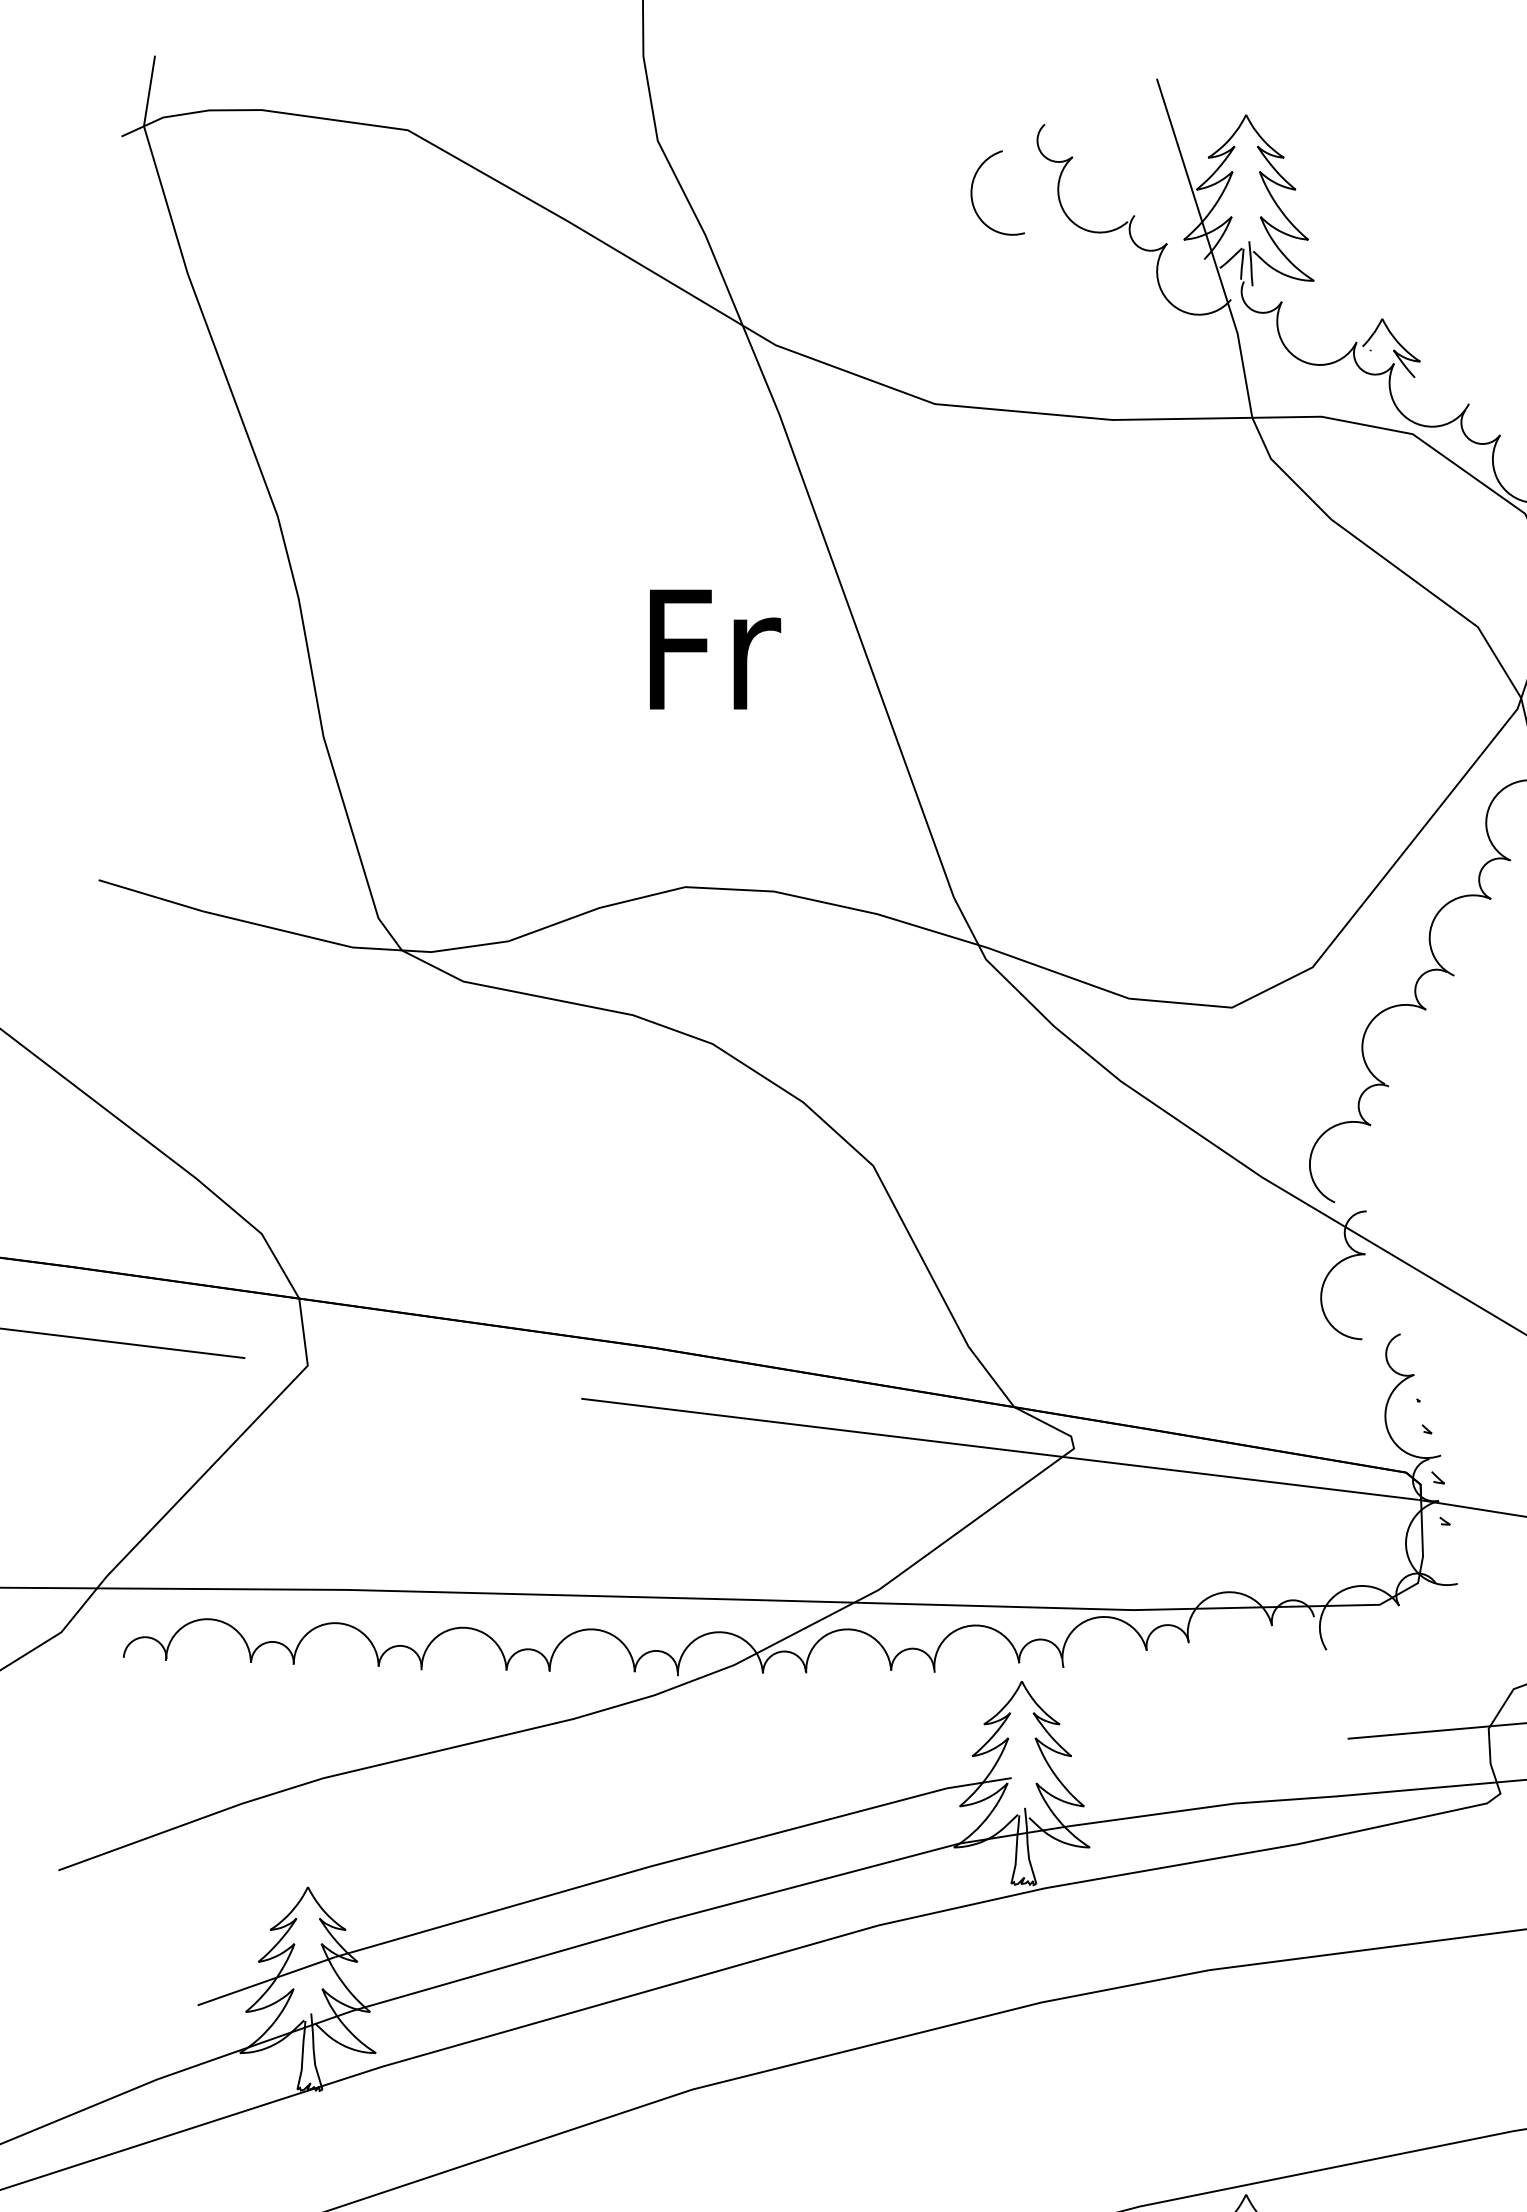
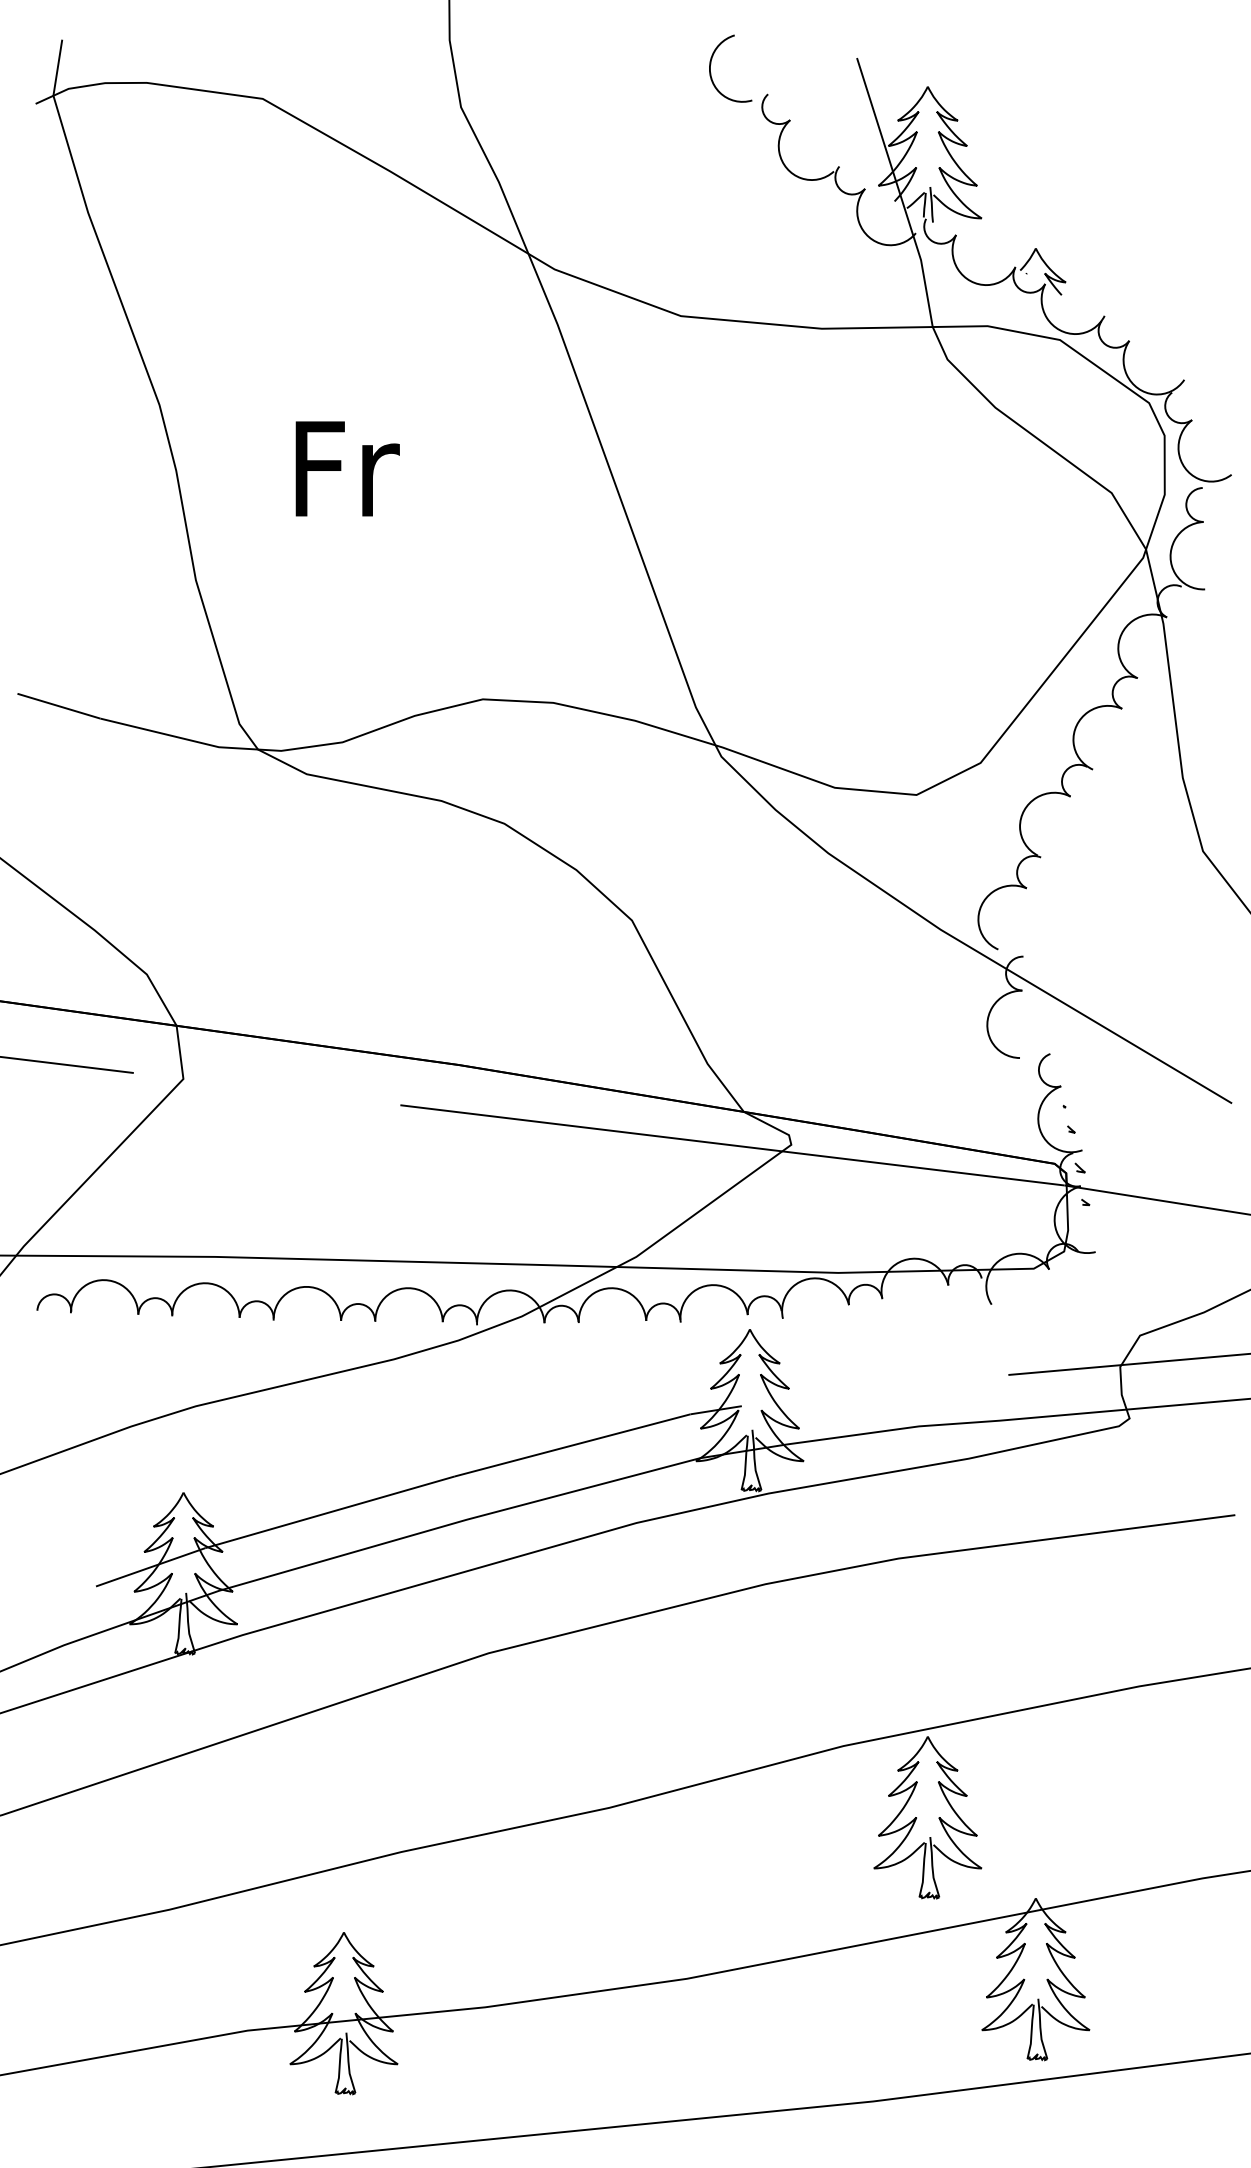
arc: (973, 187) -> (711, 64), moved
text: (715, 649) -> (347, 468), moved

